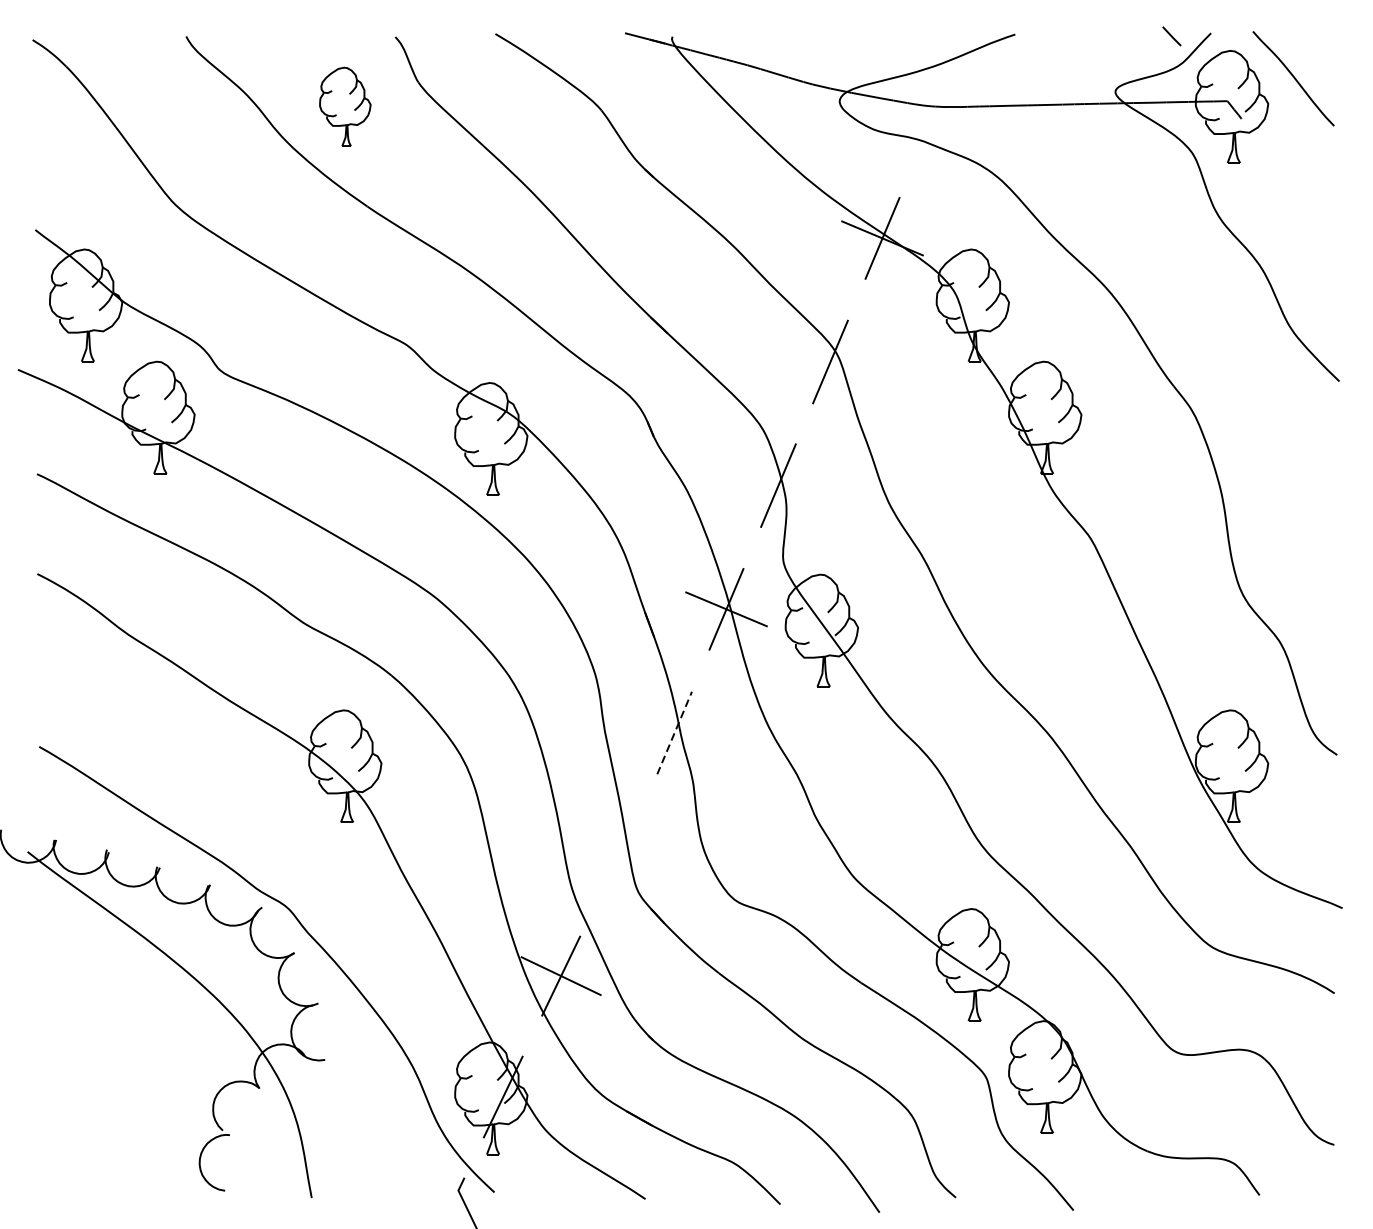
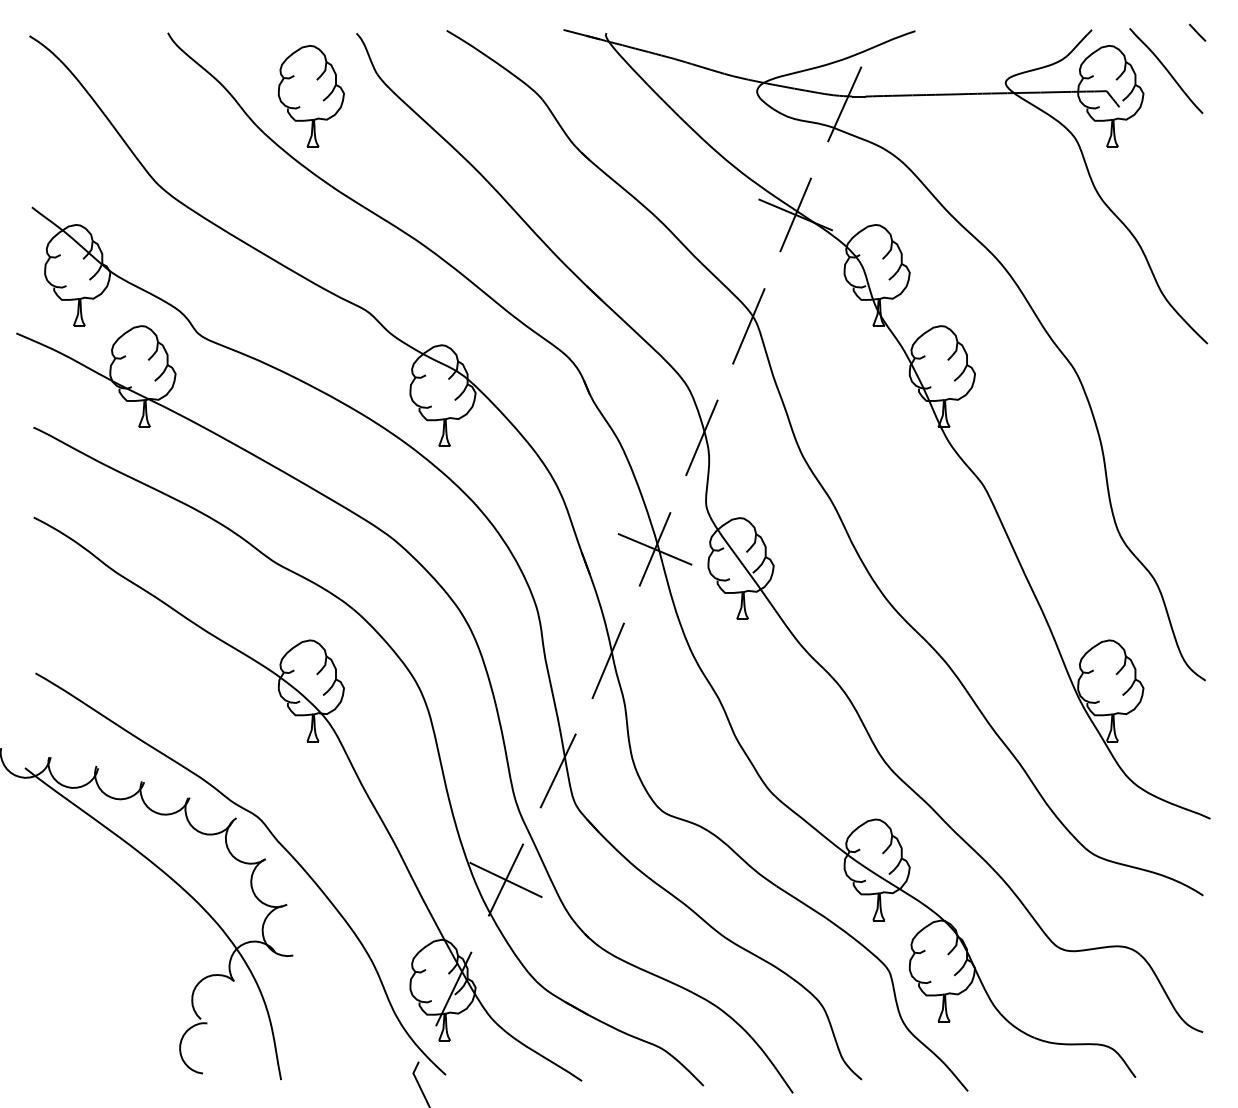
line: (1171, 36) -> (1197, 32), moved
part: (345, 107) -> (311, 96), size x1.43
line: (936, 115) -> (844, 104), added
line: (674, 732) -> (608, 660), dashed -> solid
line: (618, 854) -> (557, 770), added

